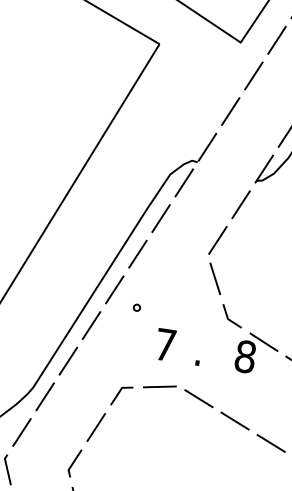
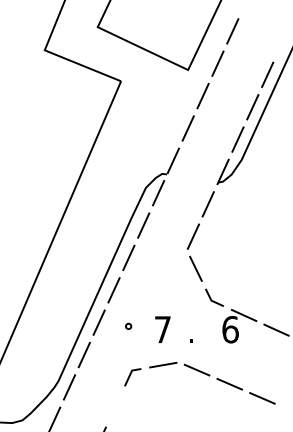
circle: (136, 306) -> (128, 325), moved
text: (245, 356) -> (230, 329), 8 -> 6
line: (96, 427) -> (115, 406), removed

